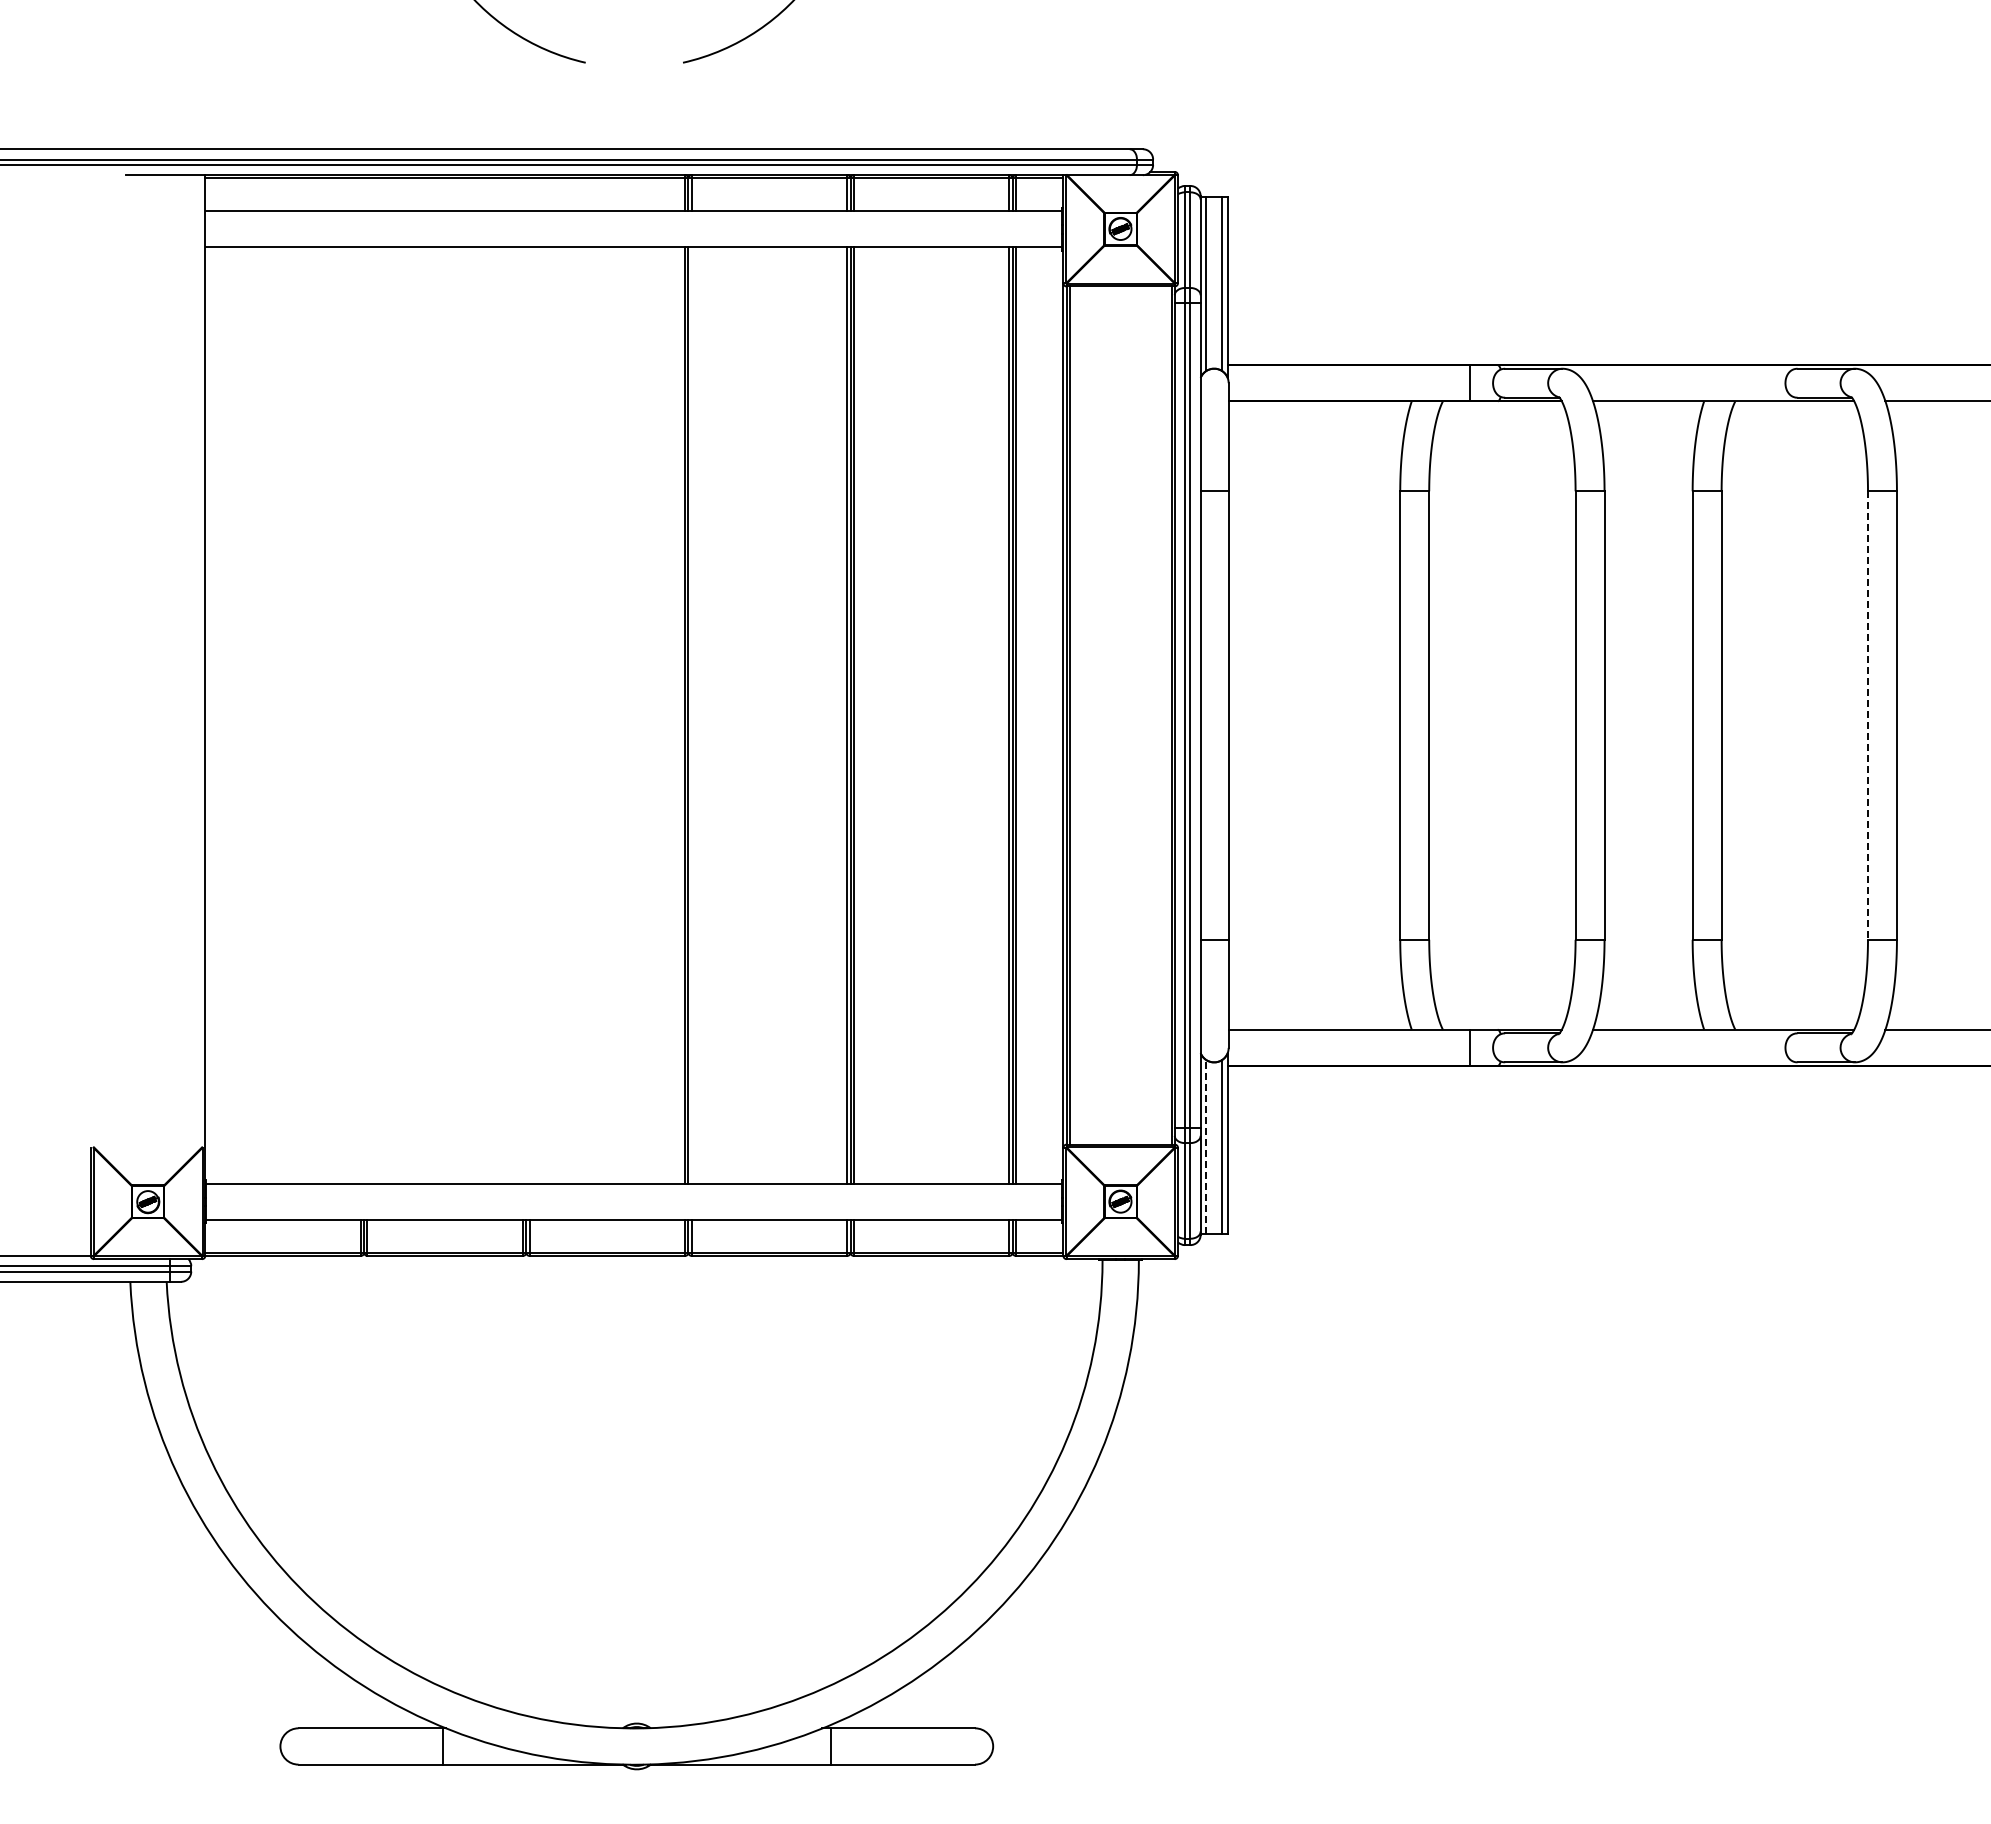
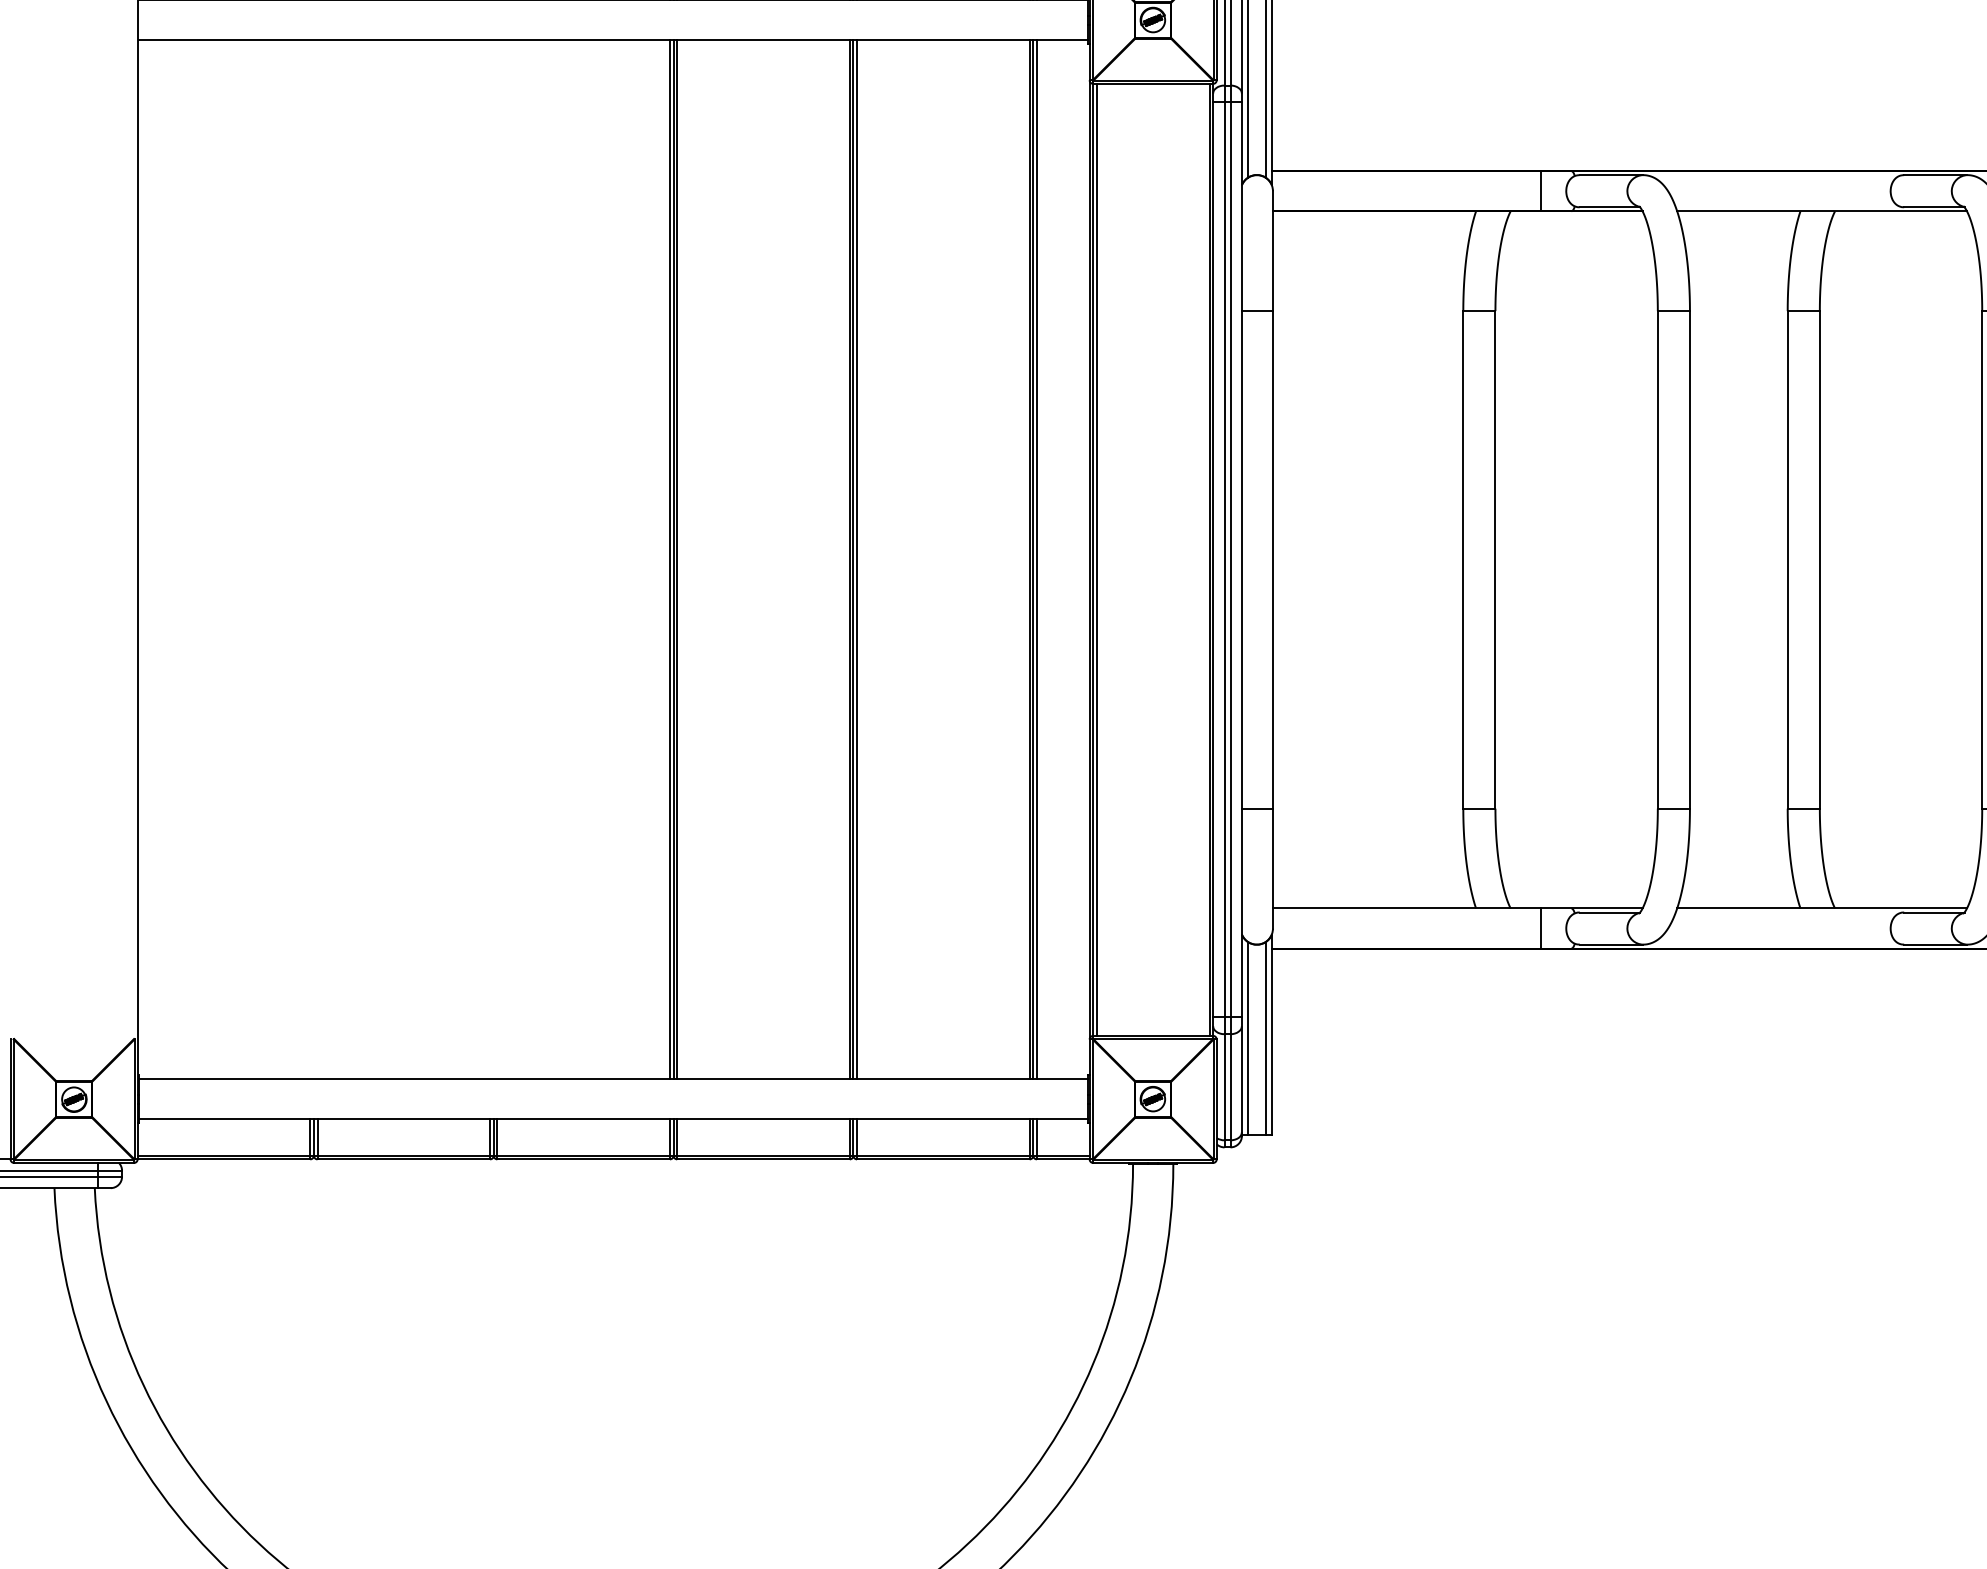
line: (691, 715) -> (677, 559), added
line: (1867, 716) -> (1981, 560), dashed -> solid
line: (1206, 1146) -> (1248, 1037), dashed -> solid

